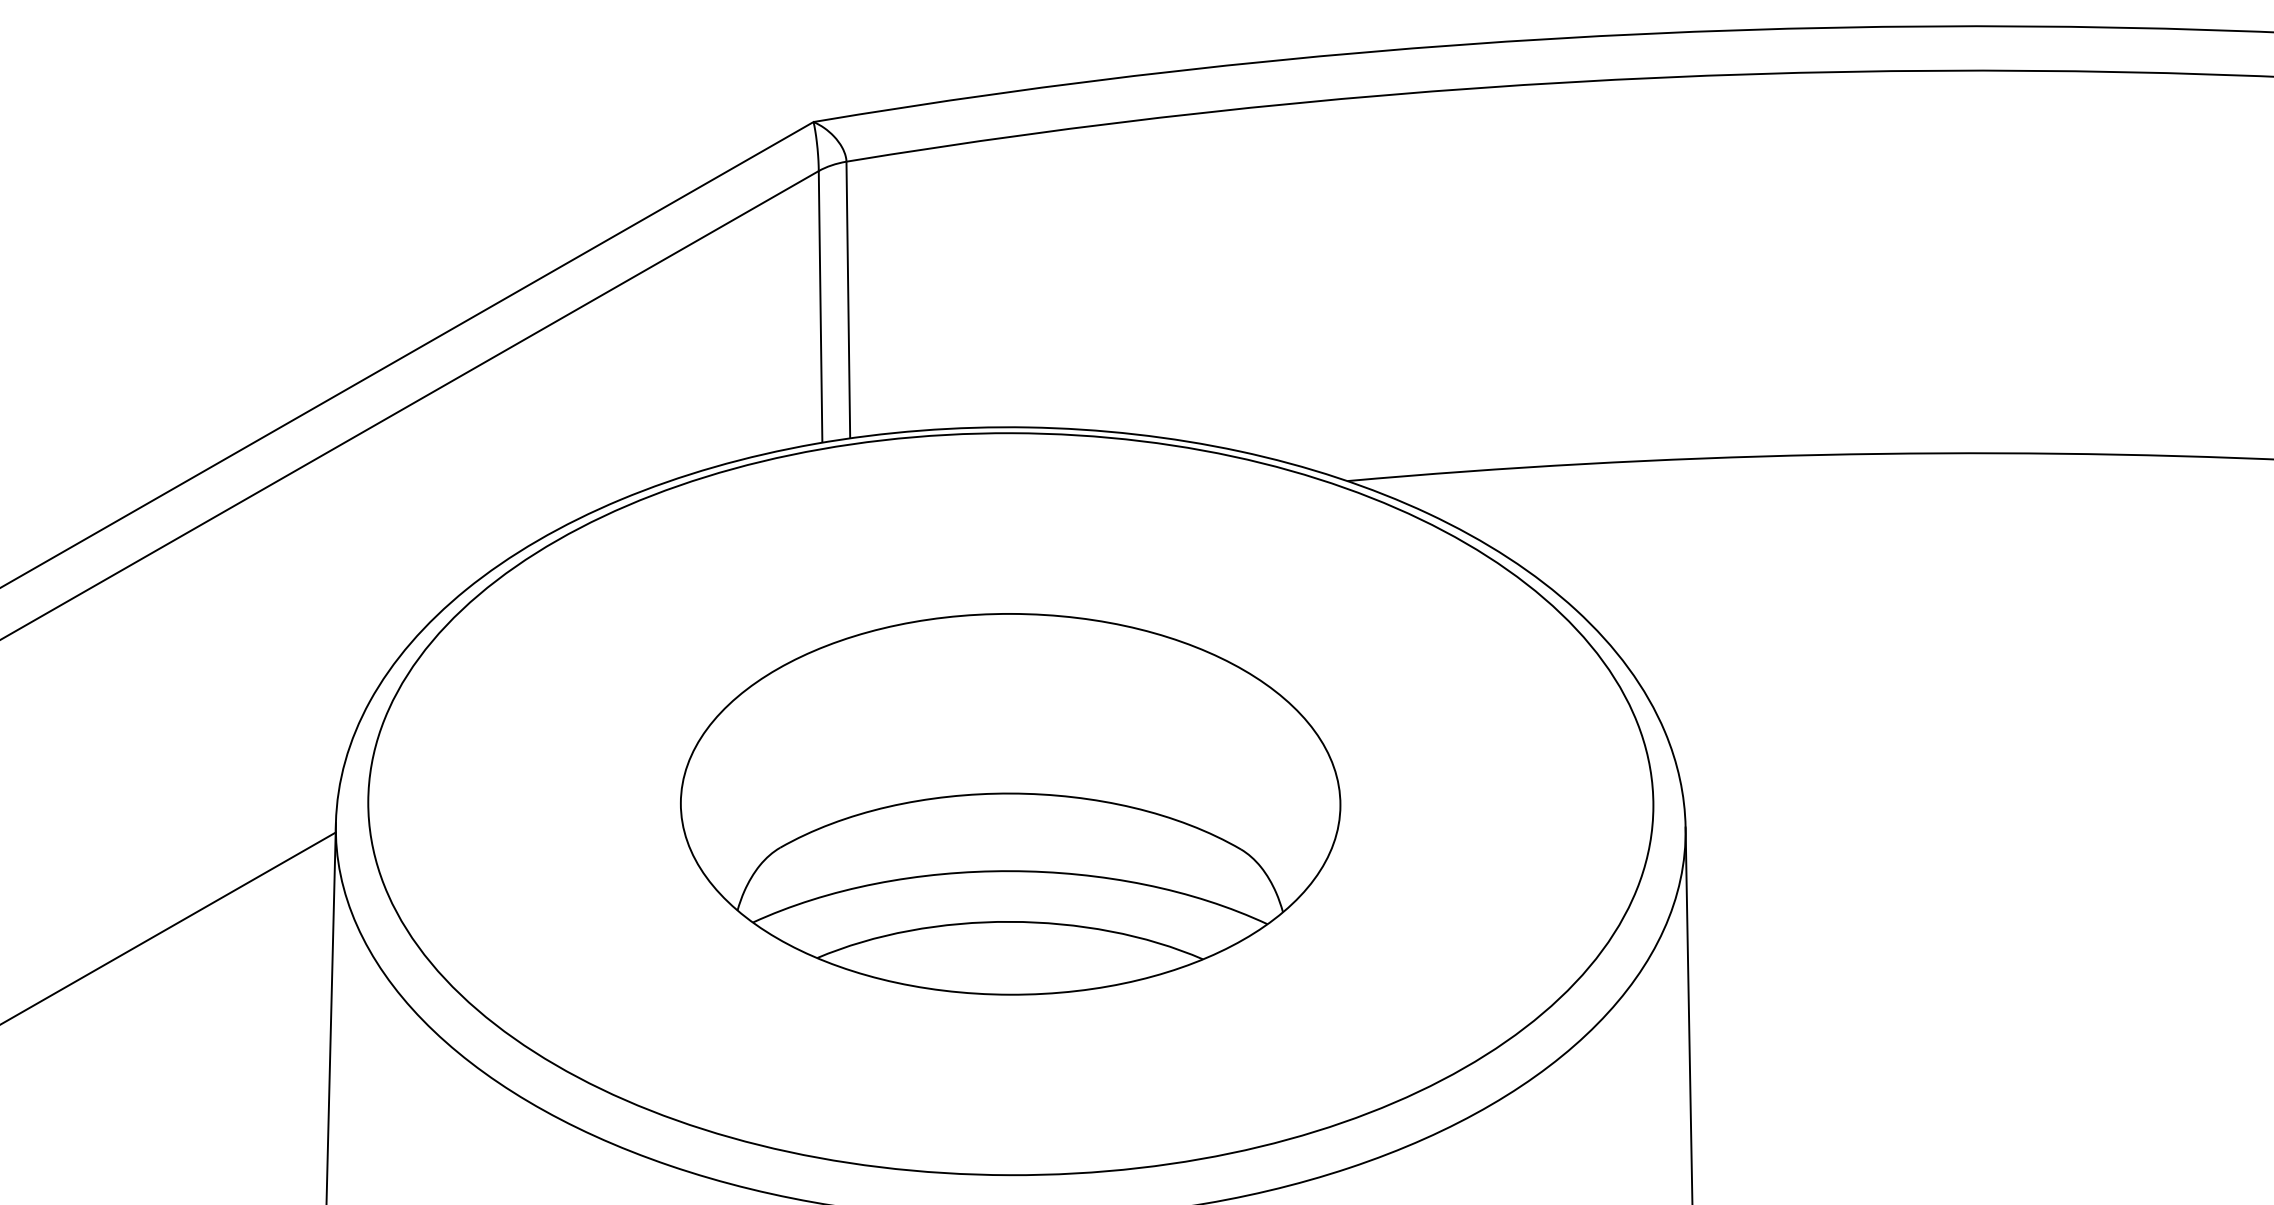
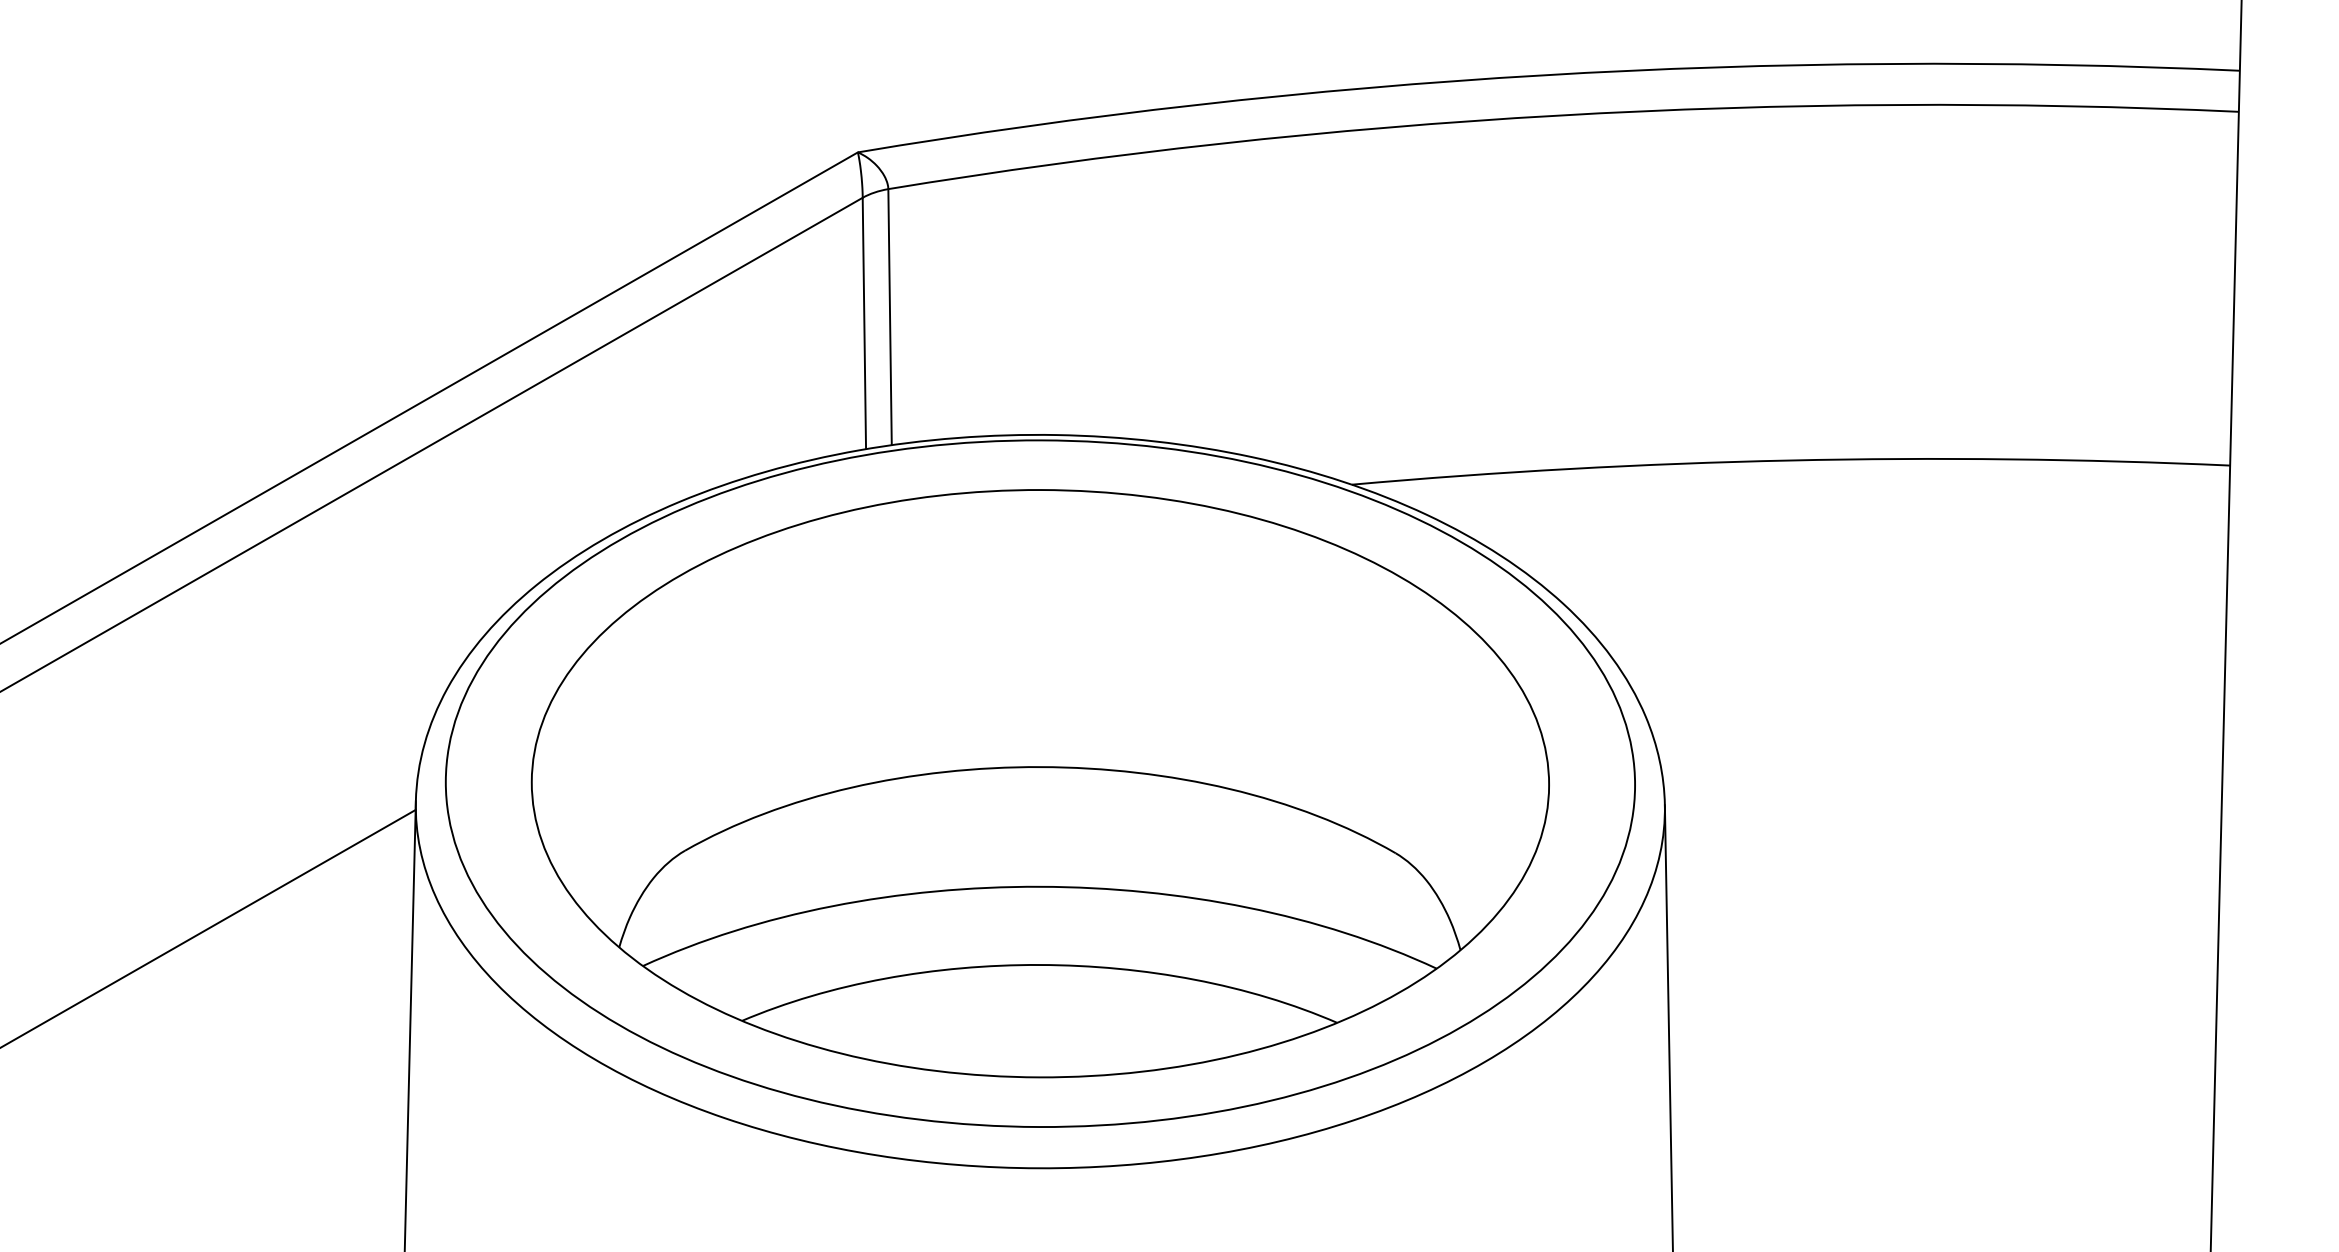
part: (1009, 803) -> (1039, 783), size x1.67

